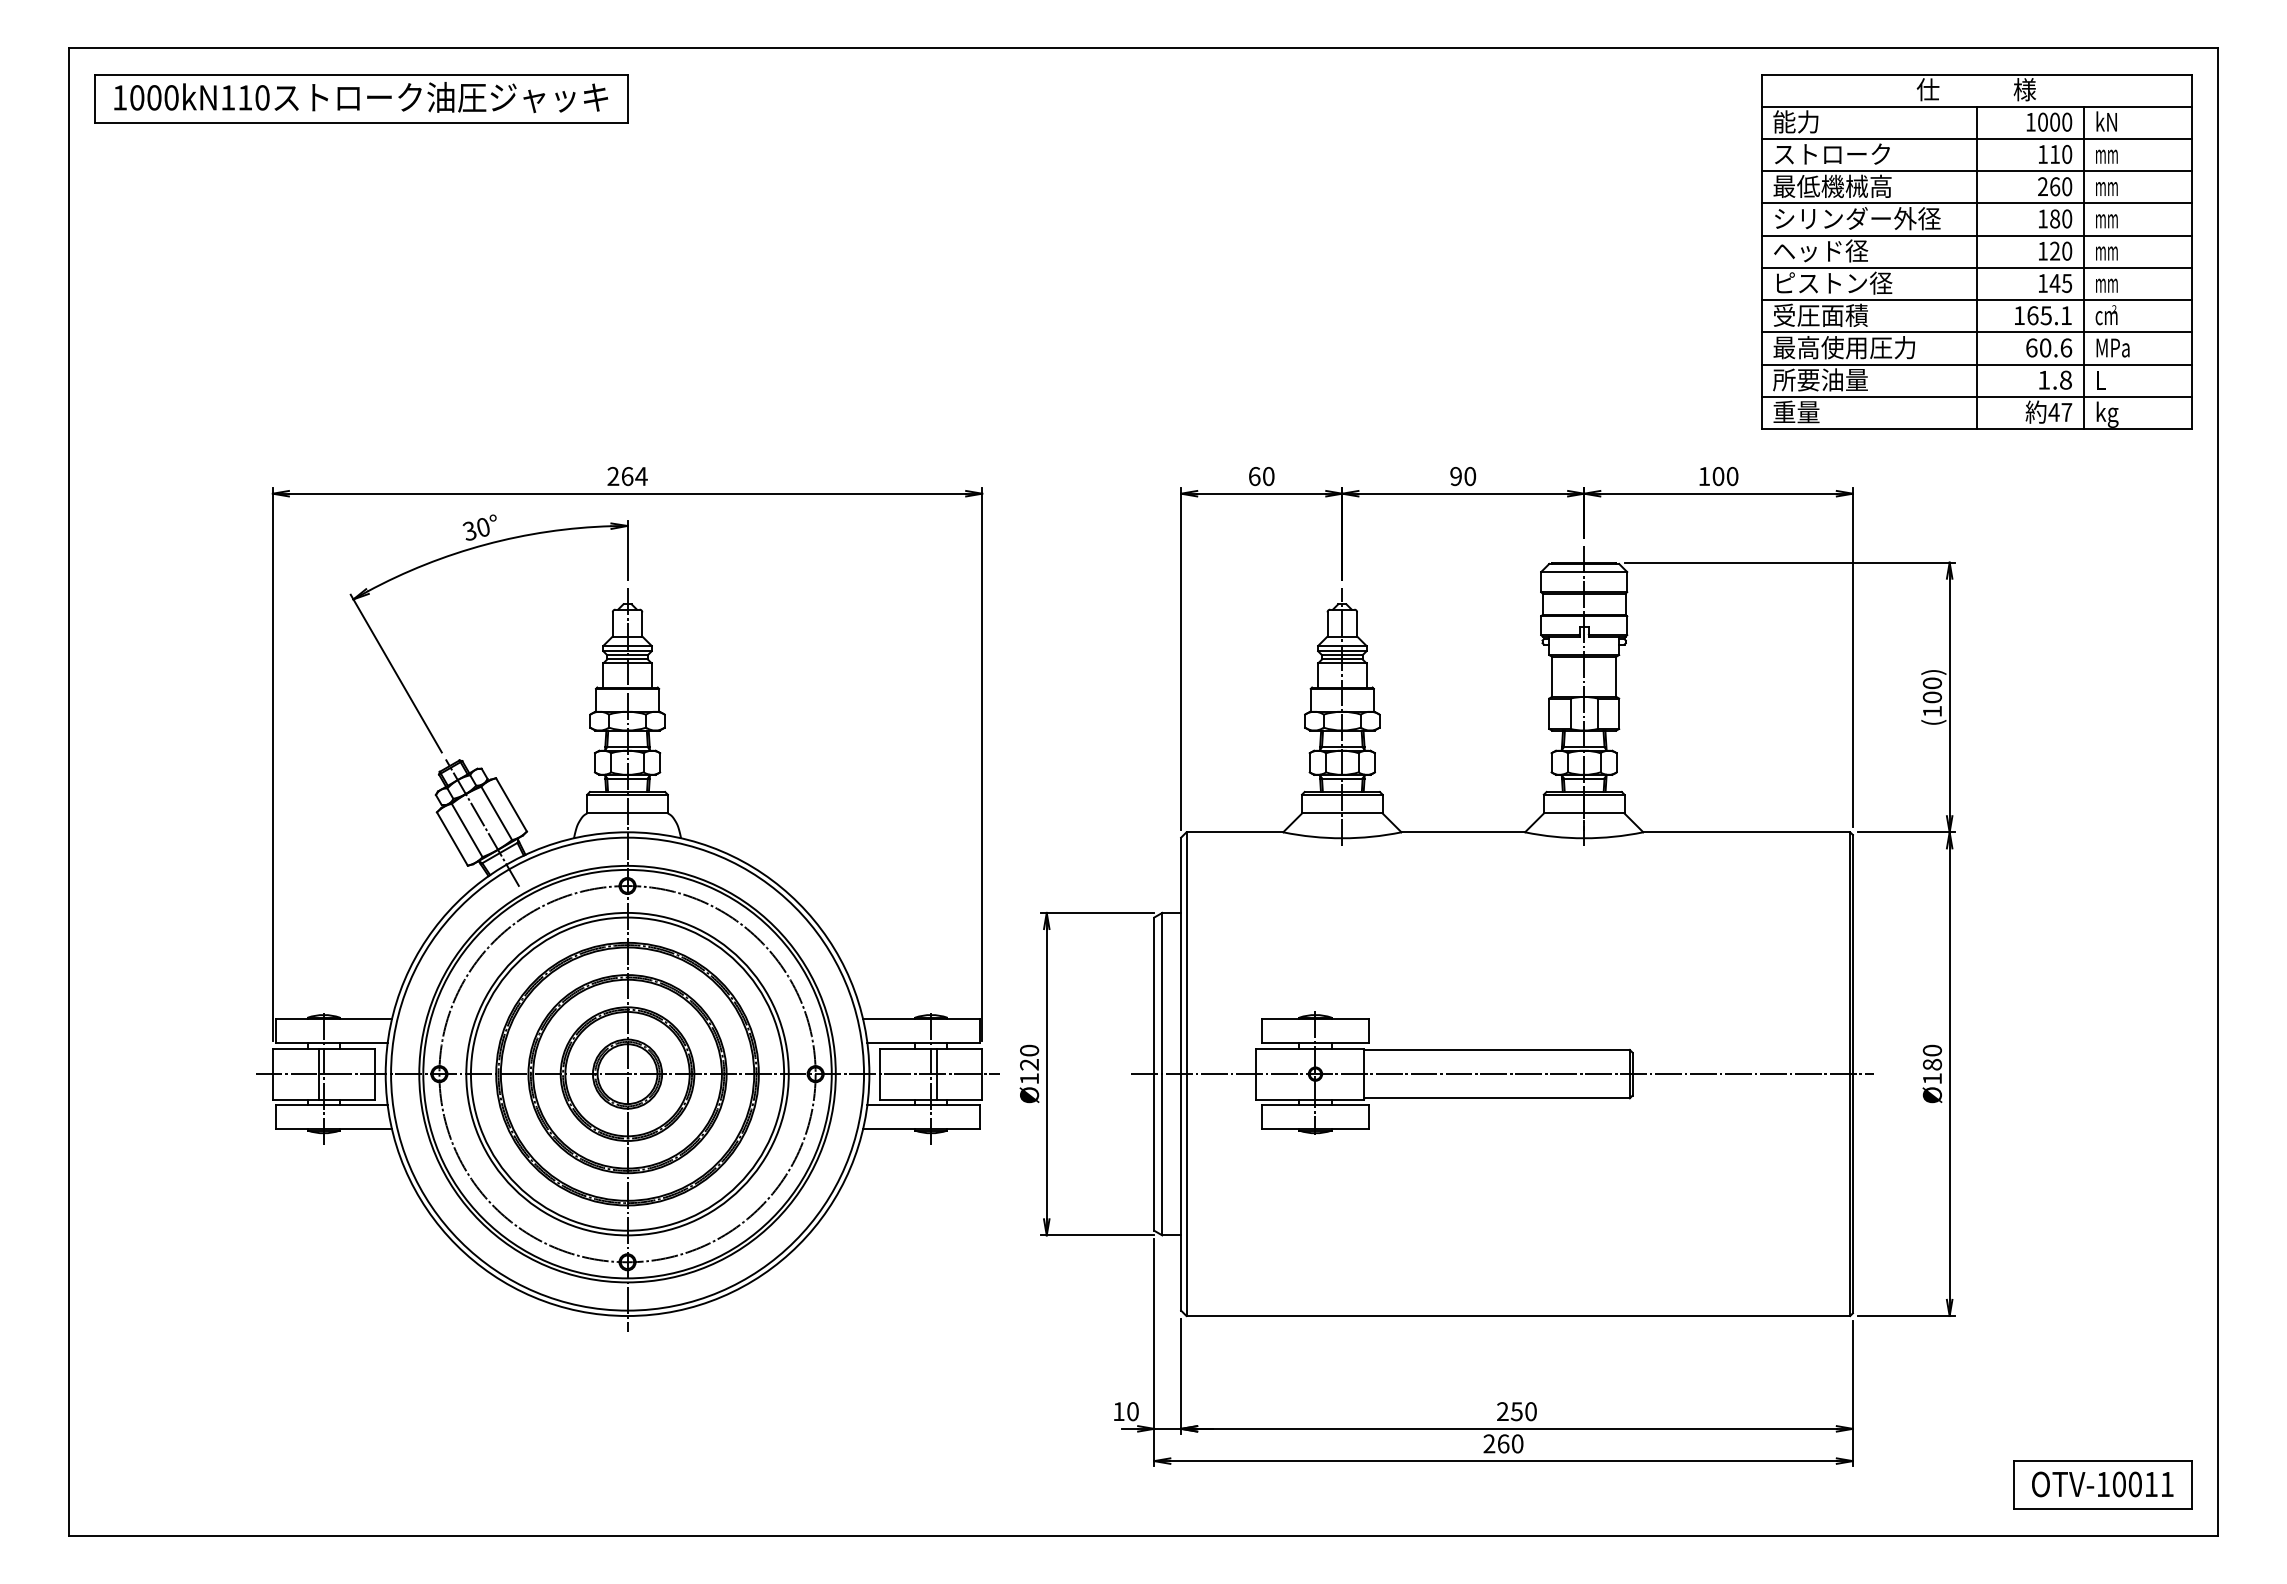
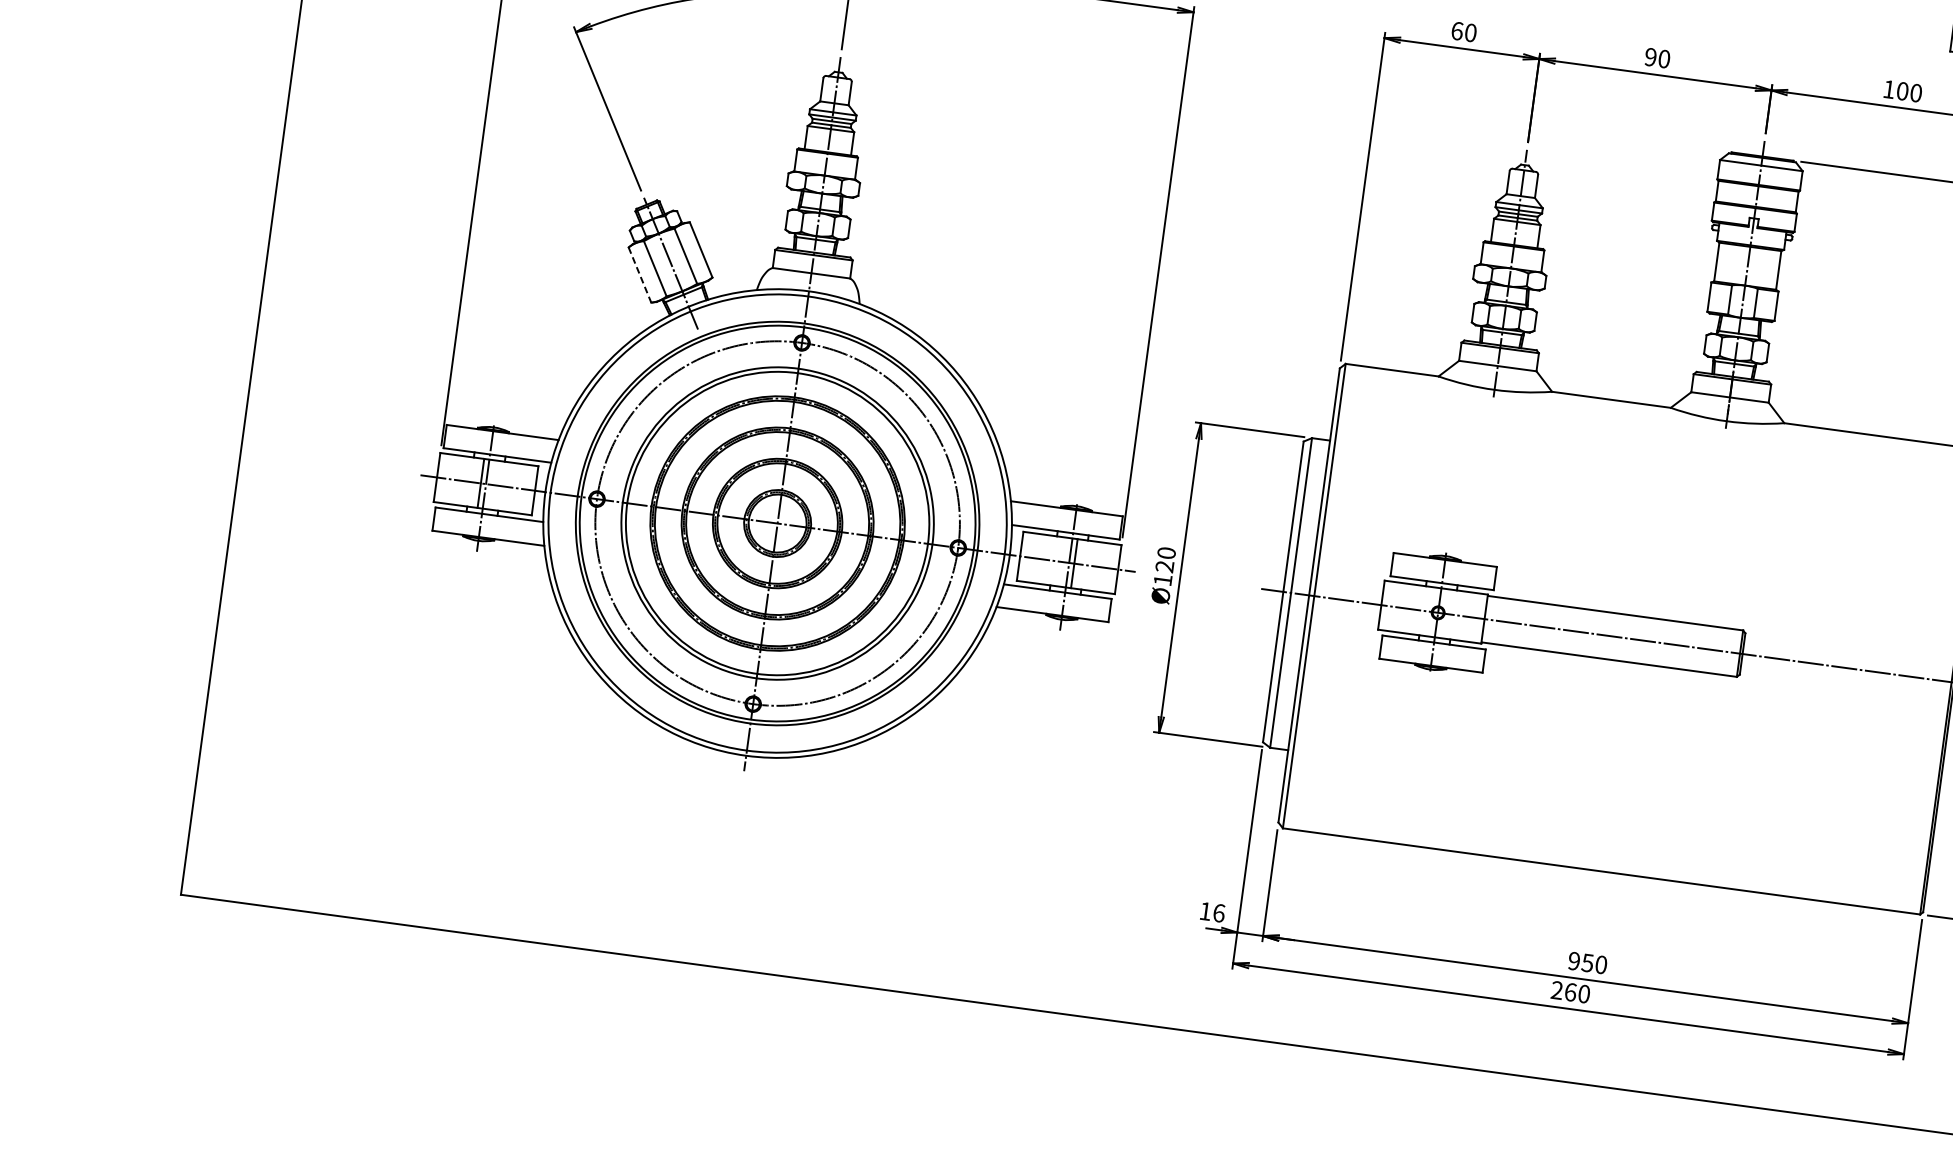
line: (452, 839) -> (640, 275), solid -> dashed
text: (1132, 1411) -> (1218, 913), 10 -> 16
text: (1502, 1411) -> (1573, 961), 250 -> 950

